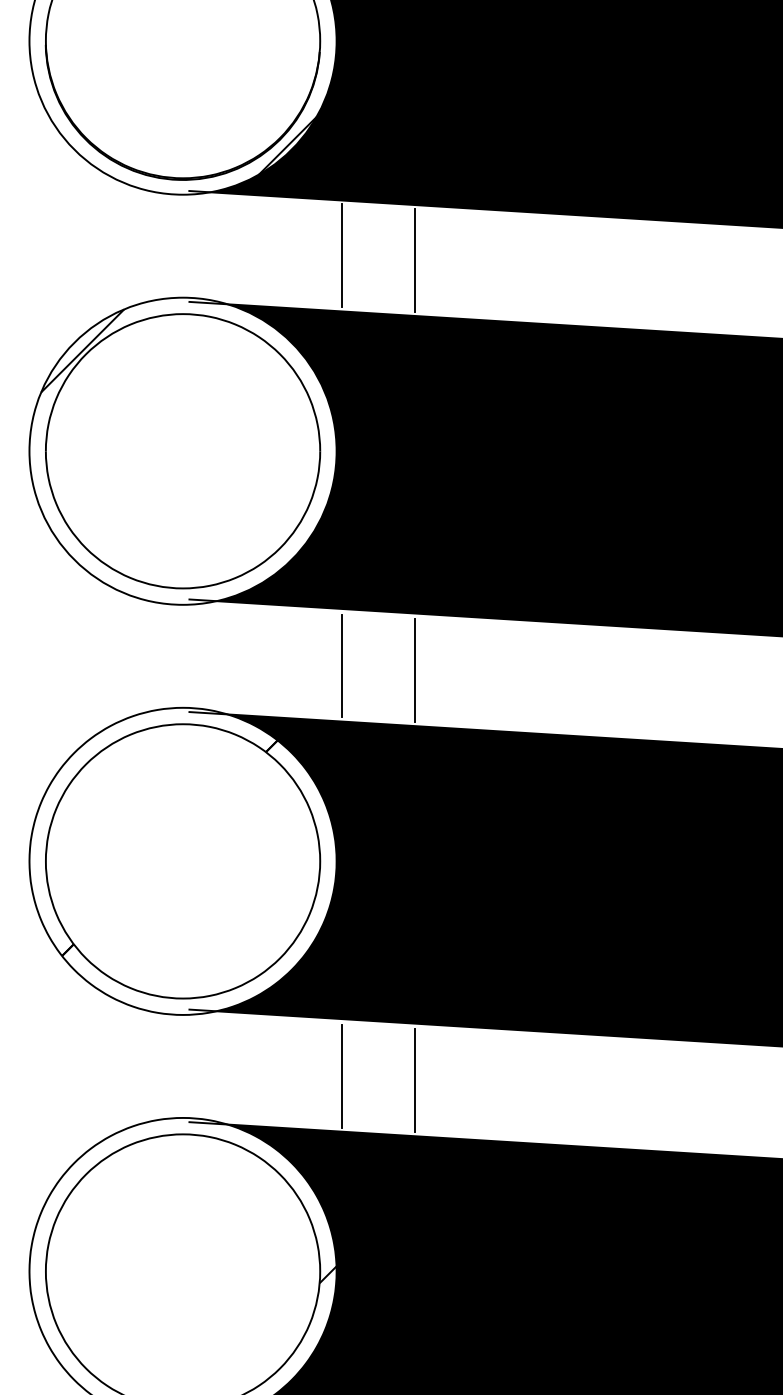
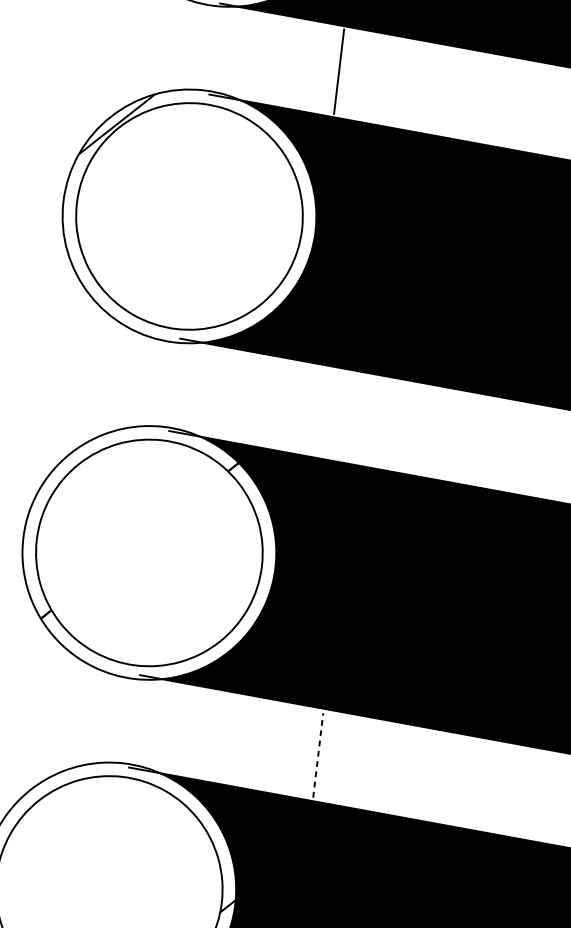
line: (414, 259) -> (398, 81), removed
line: (342, 665) -> (299, 407), removed
line: (414, 669) -> (358, 418), removed
line: (342, 1075) -> (259, 744), removed
line: (414, 1080) -> (317, 755), solid -> dashed

